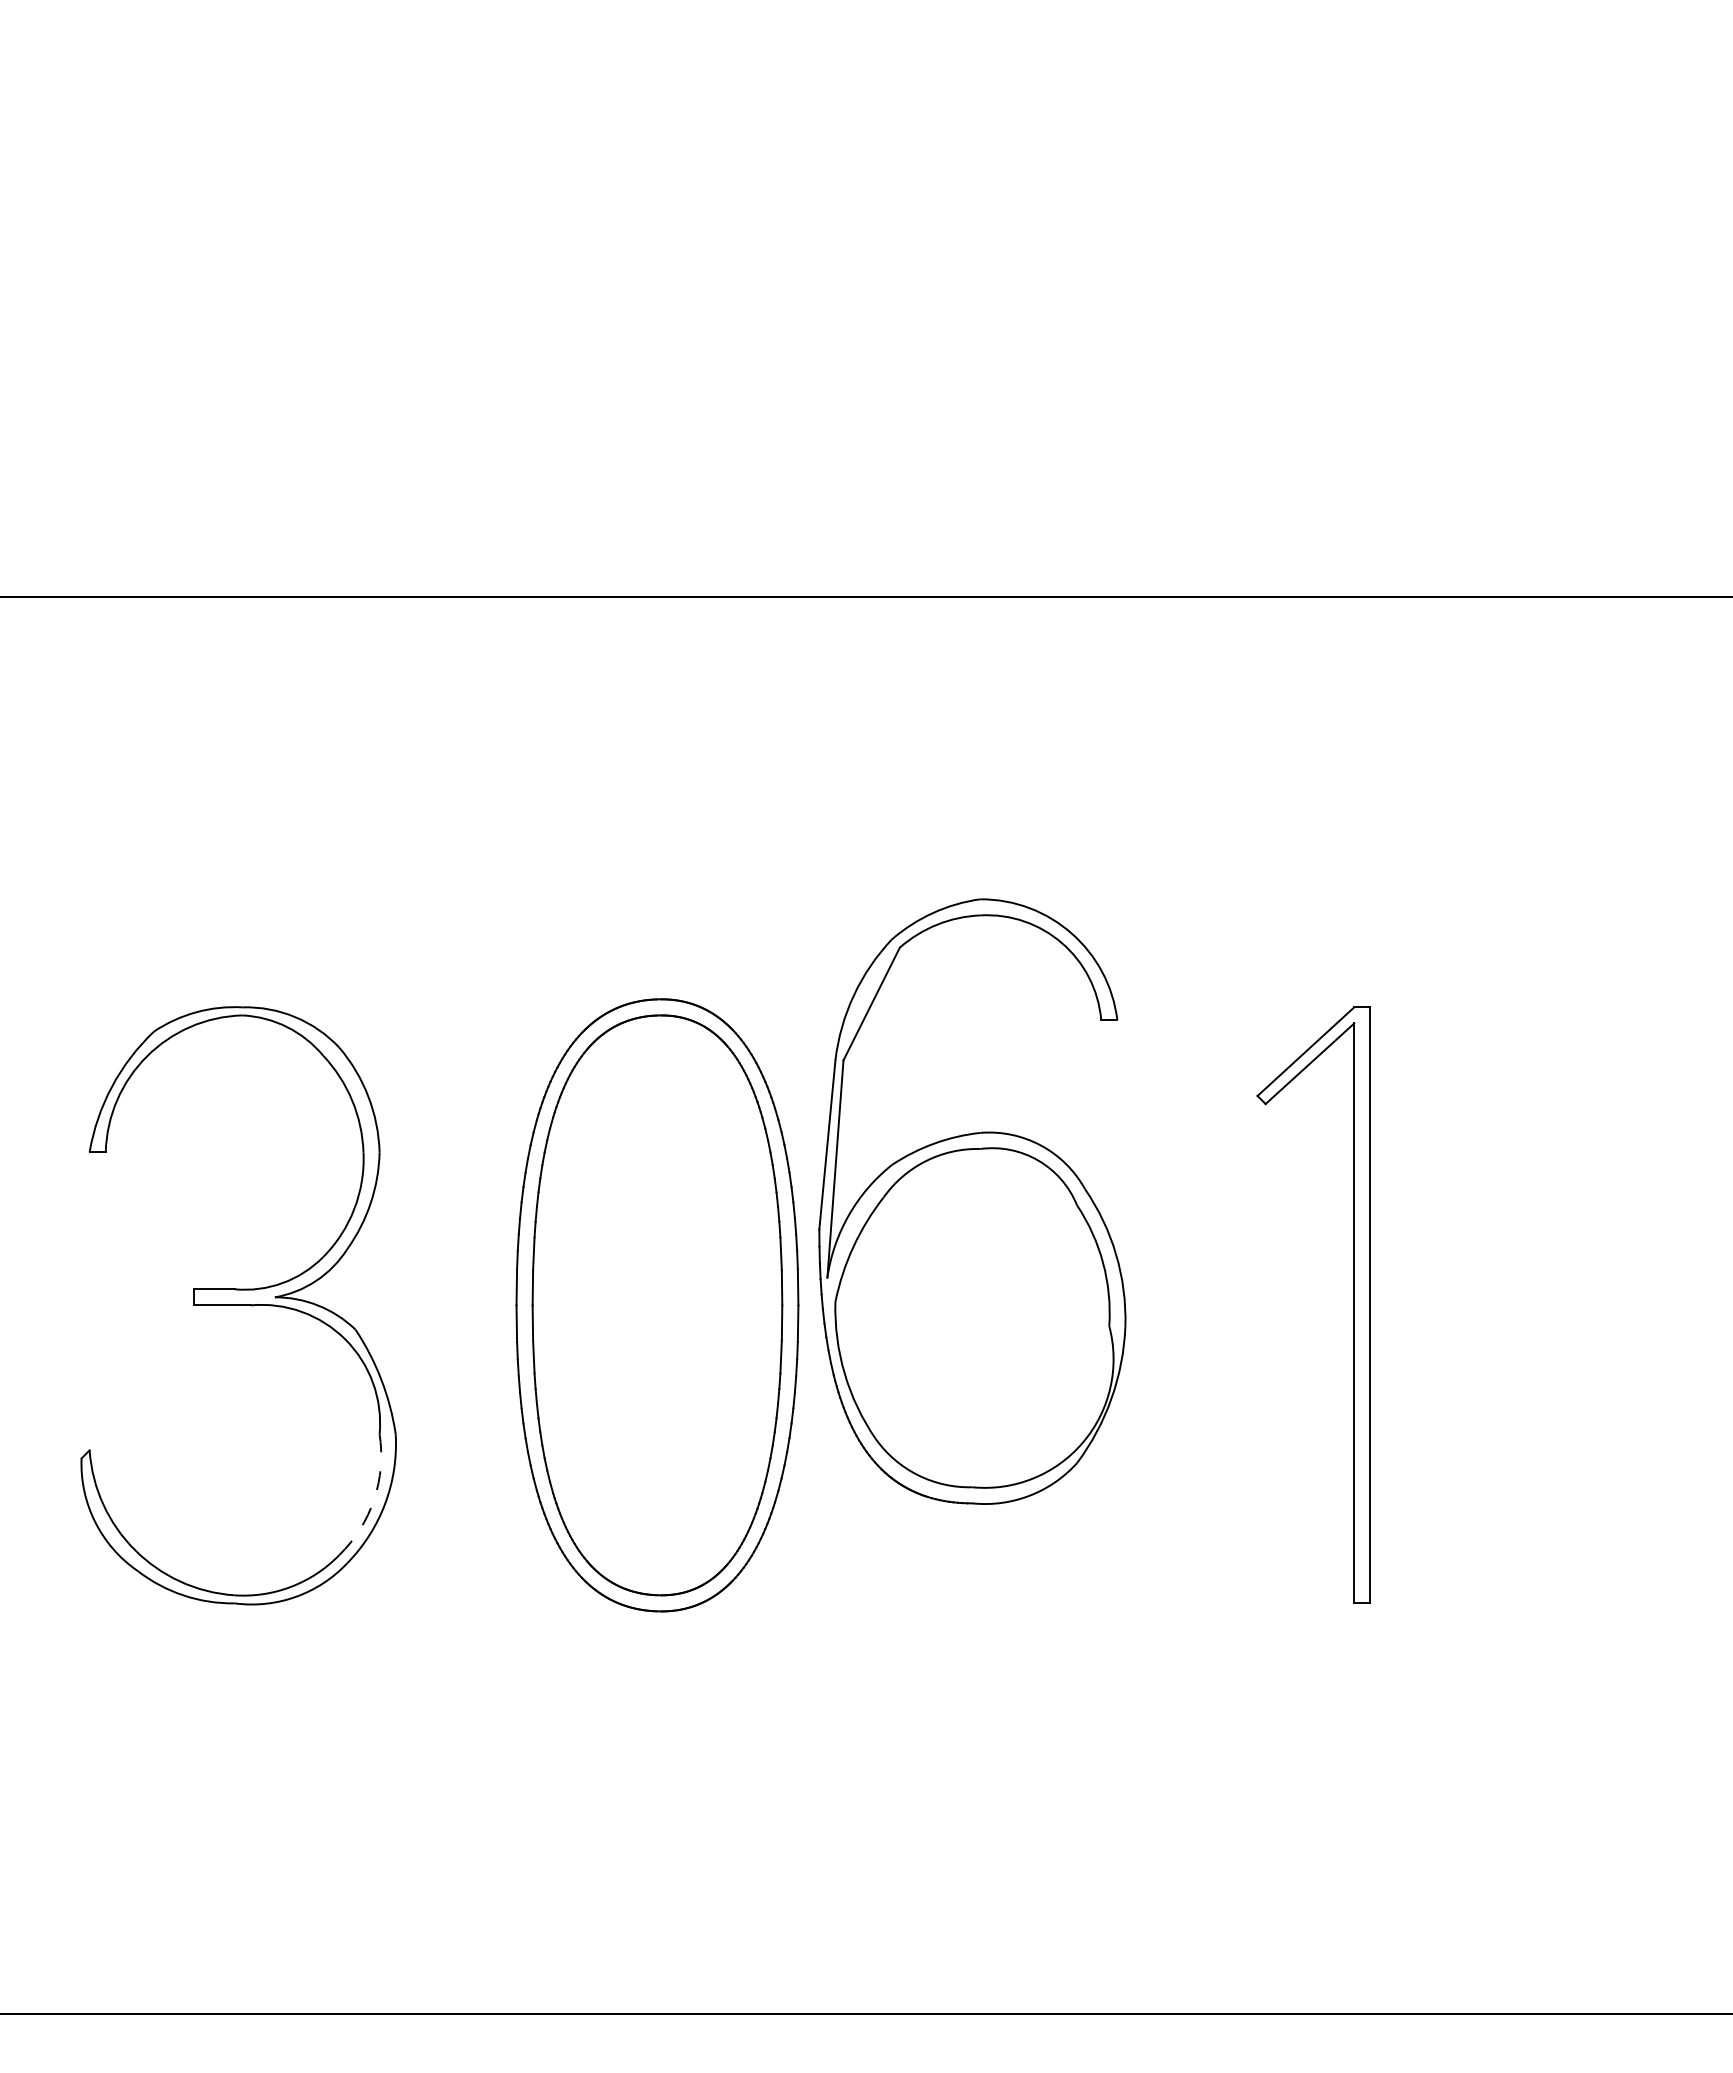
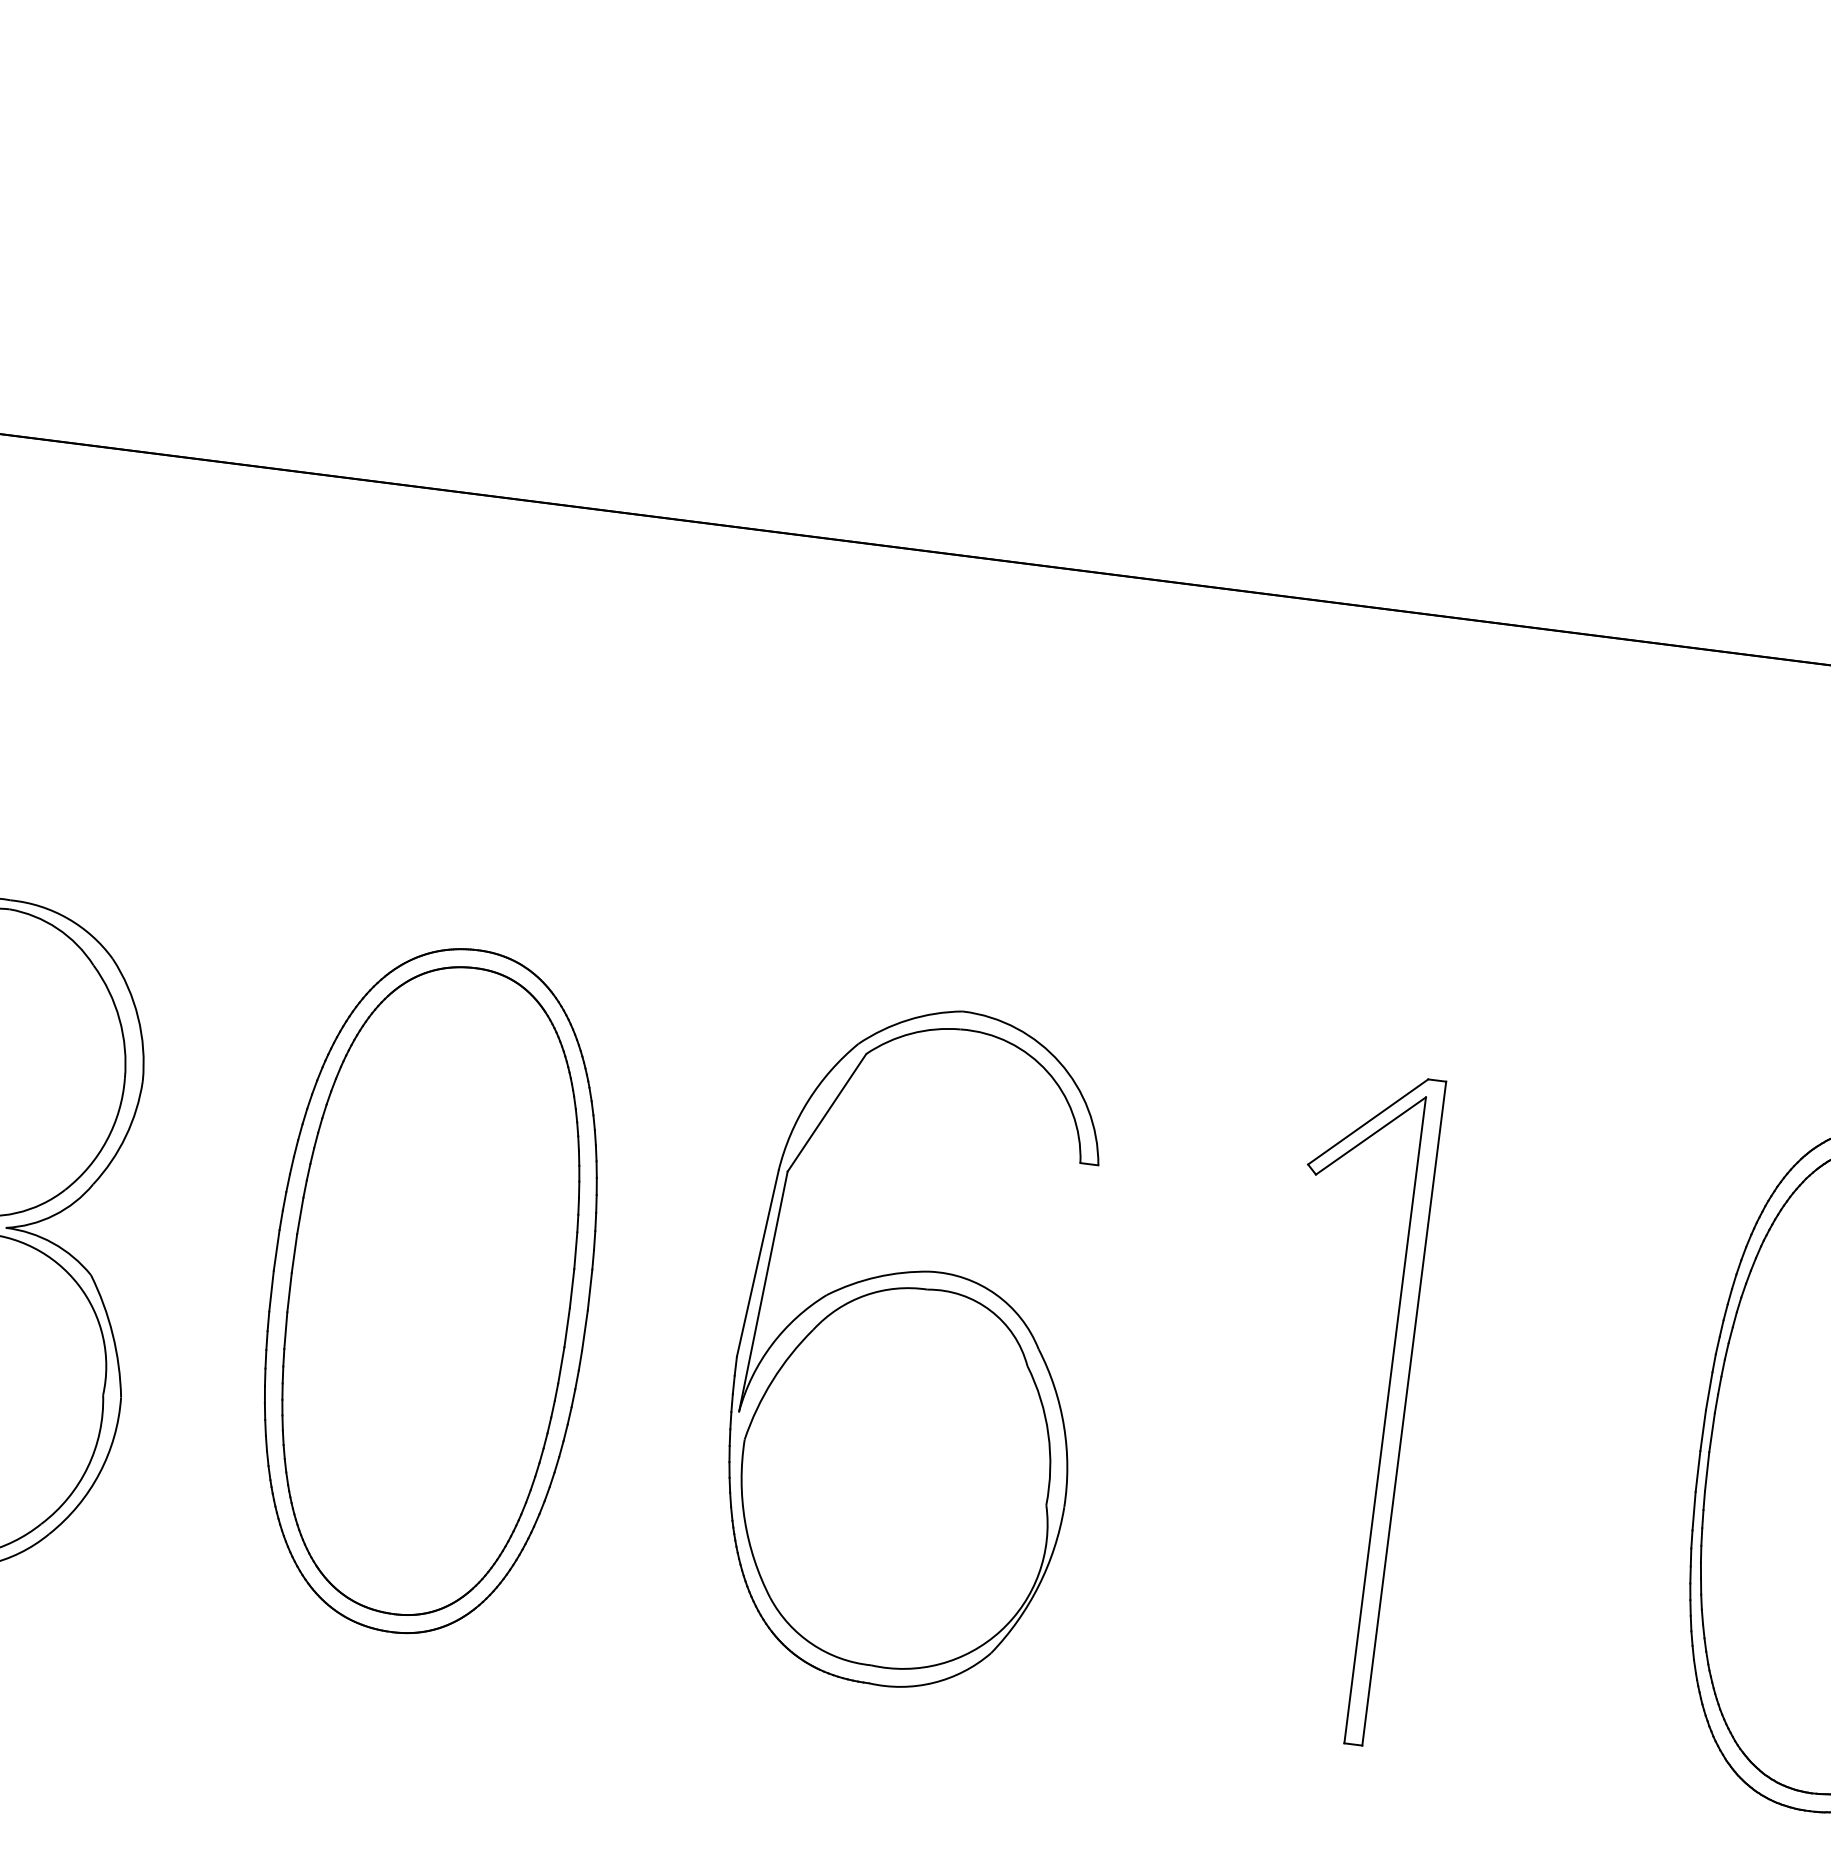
part: (972, 1201) -> (911, 1347), moved
part: (1353, 1304) -> (1385, 1410), moved
arc: (374, 1499) -> (88, 1467), dashed -> solid

